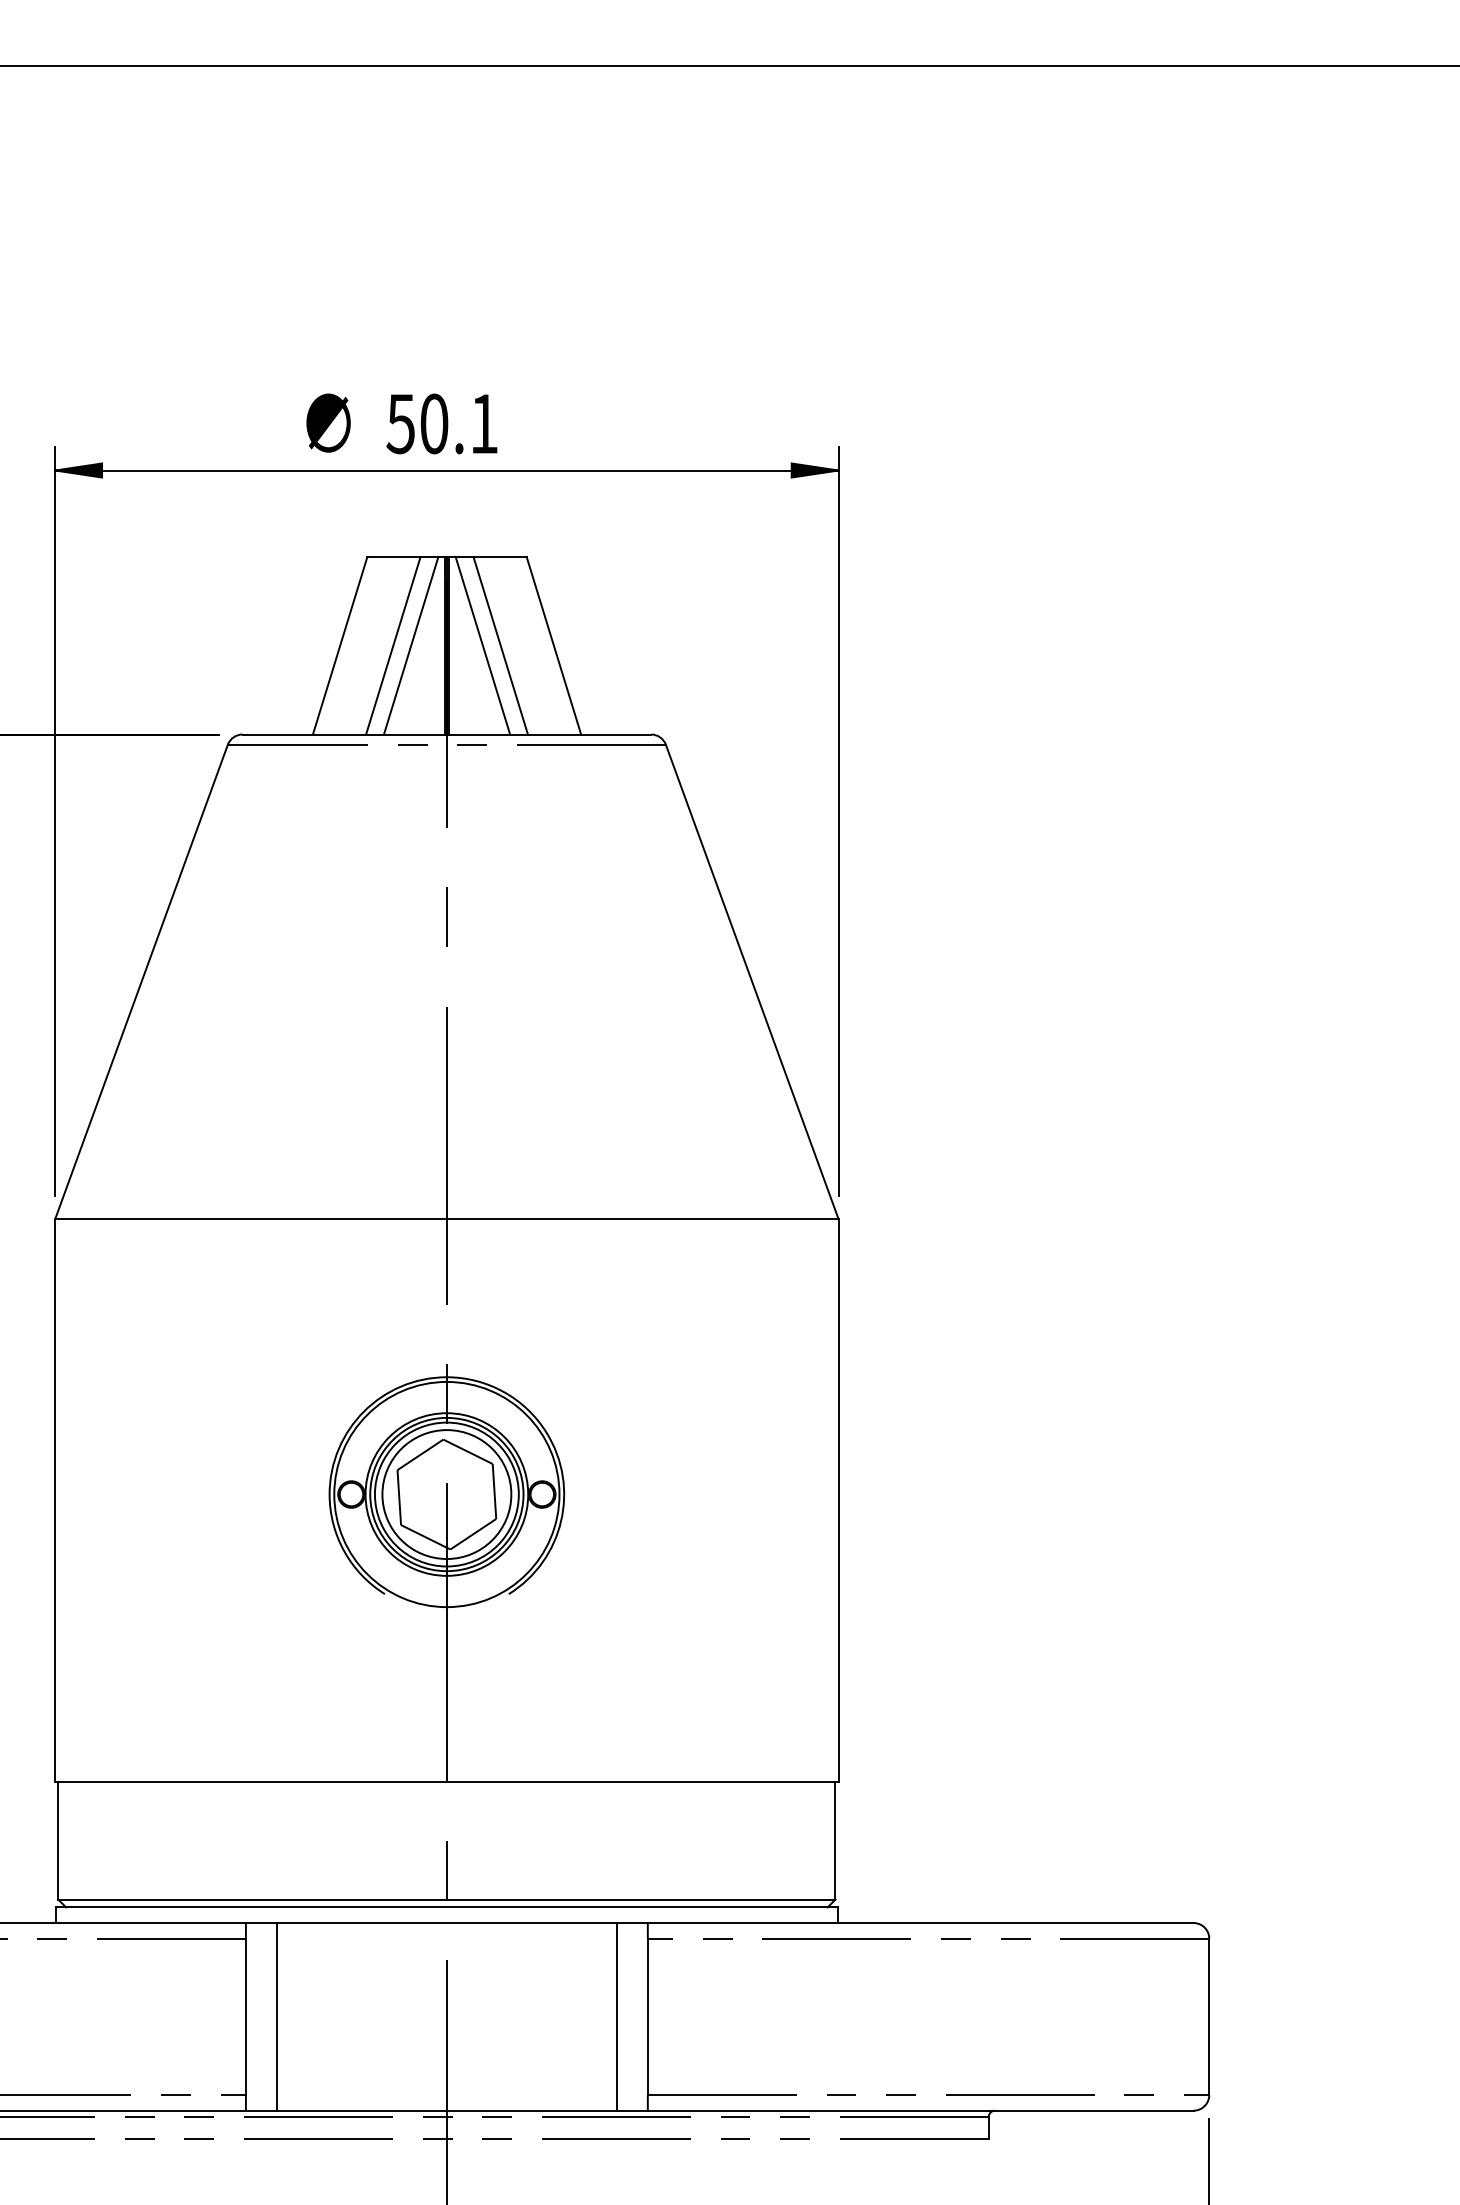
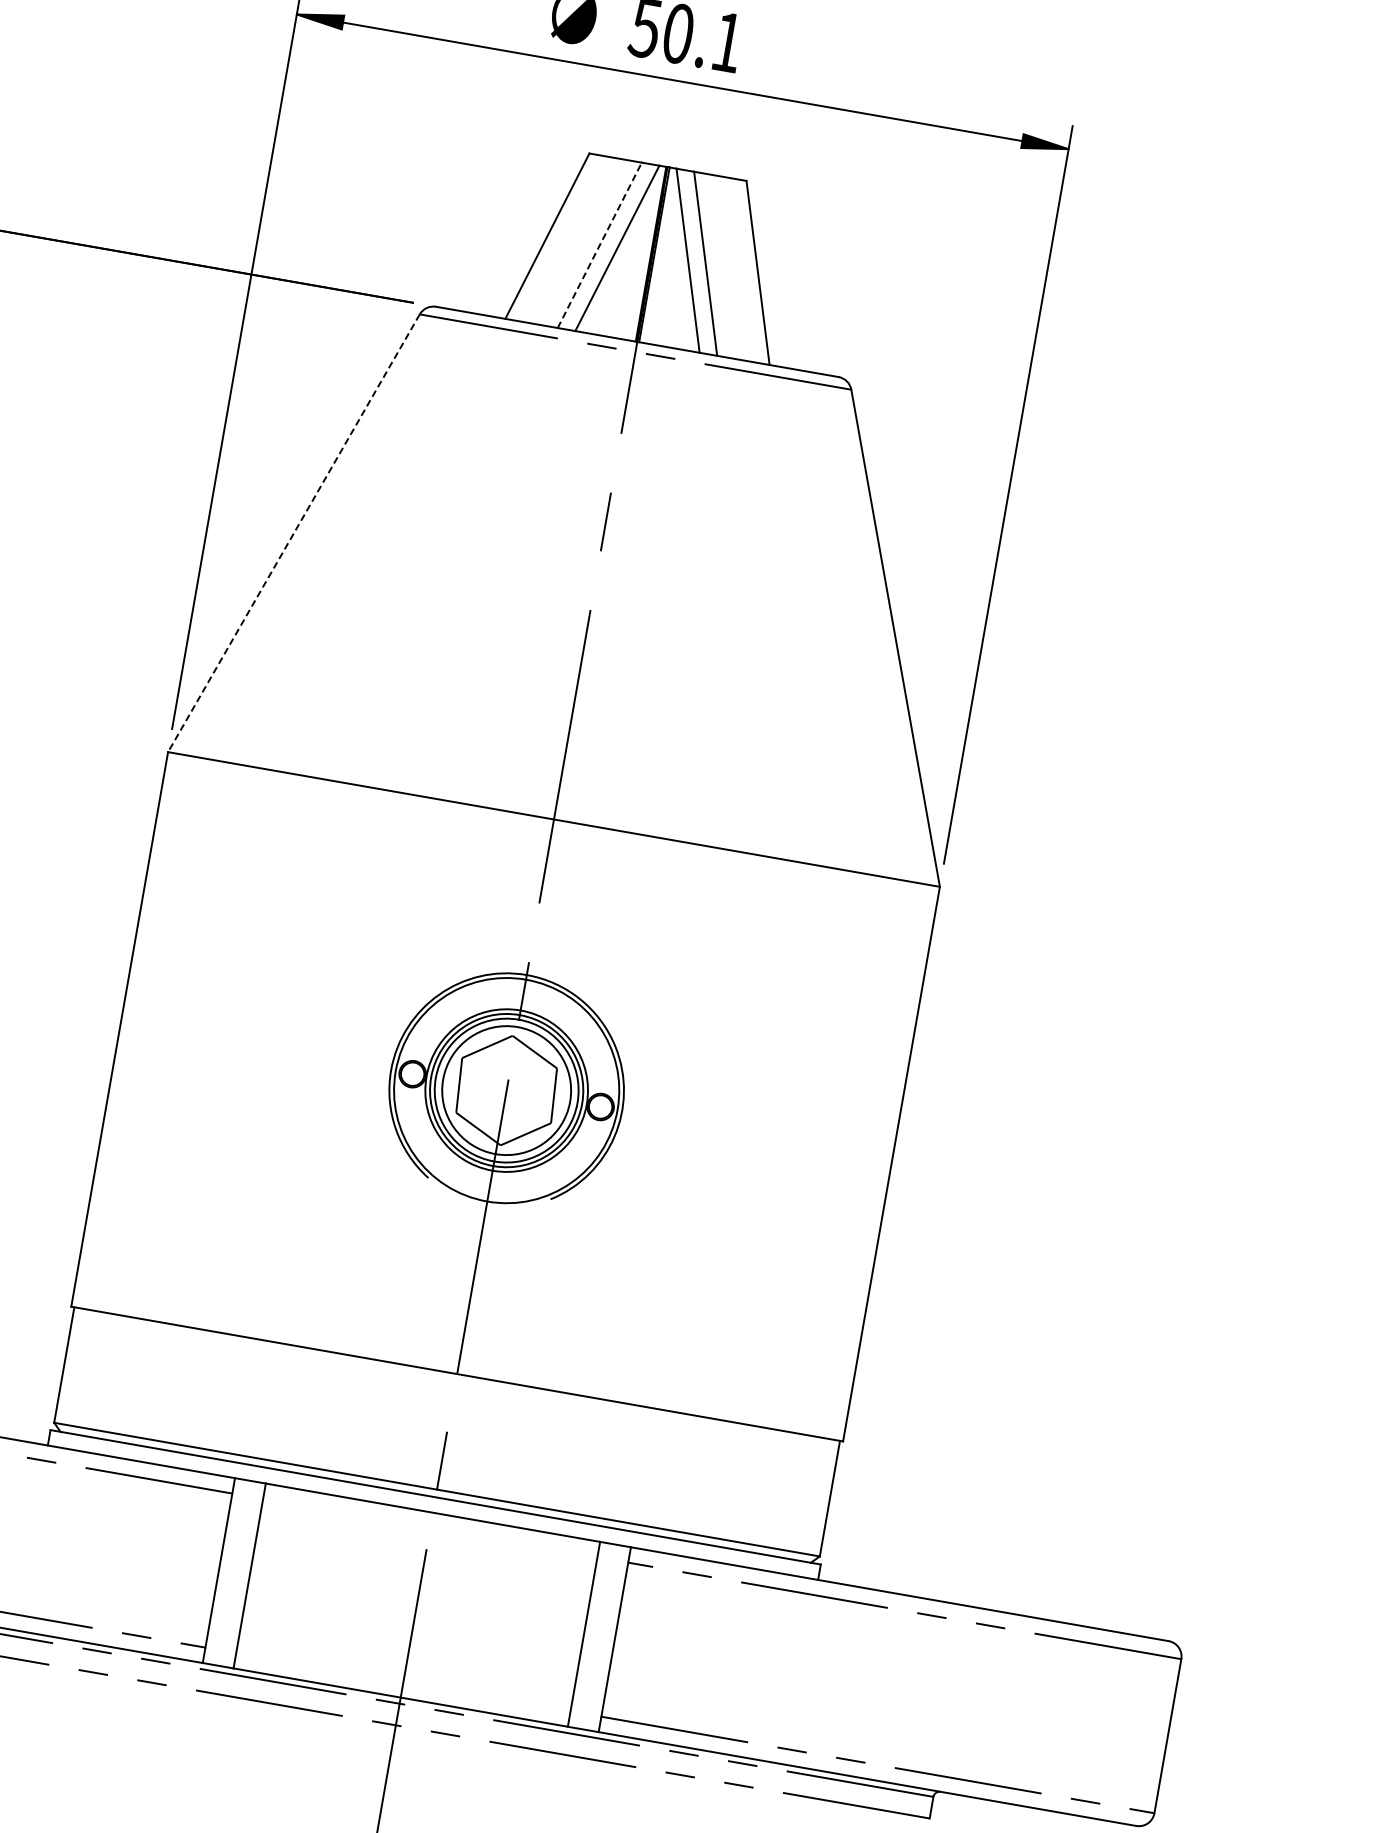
line: (393, 645) -> (600, 245), solid -> dashed
line: (141, 982) -> (293, 533), solid -> dashed

